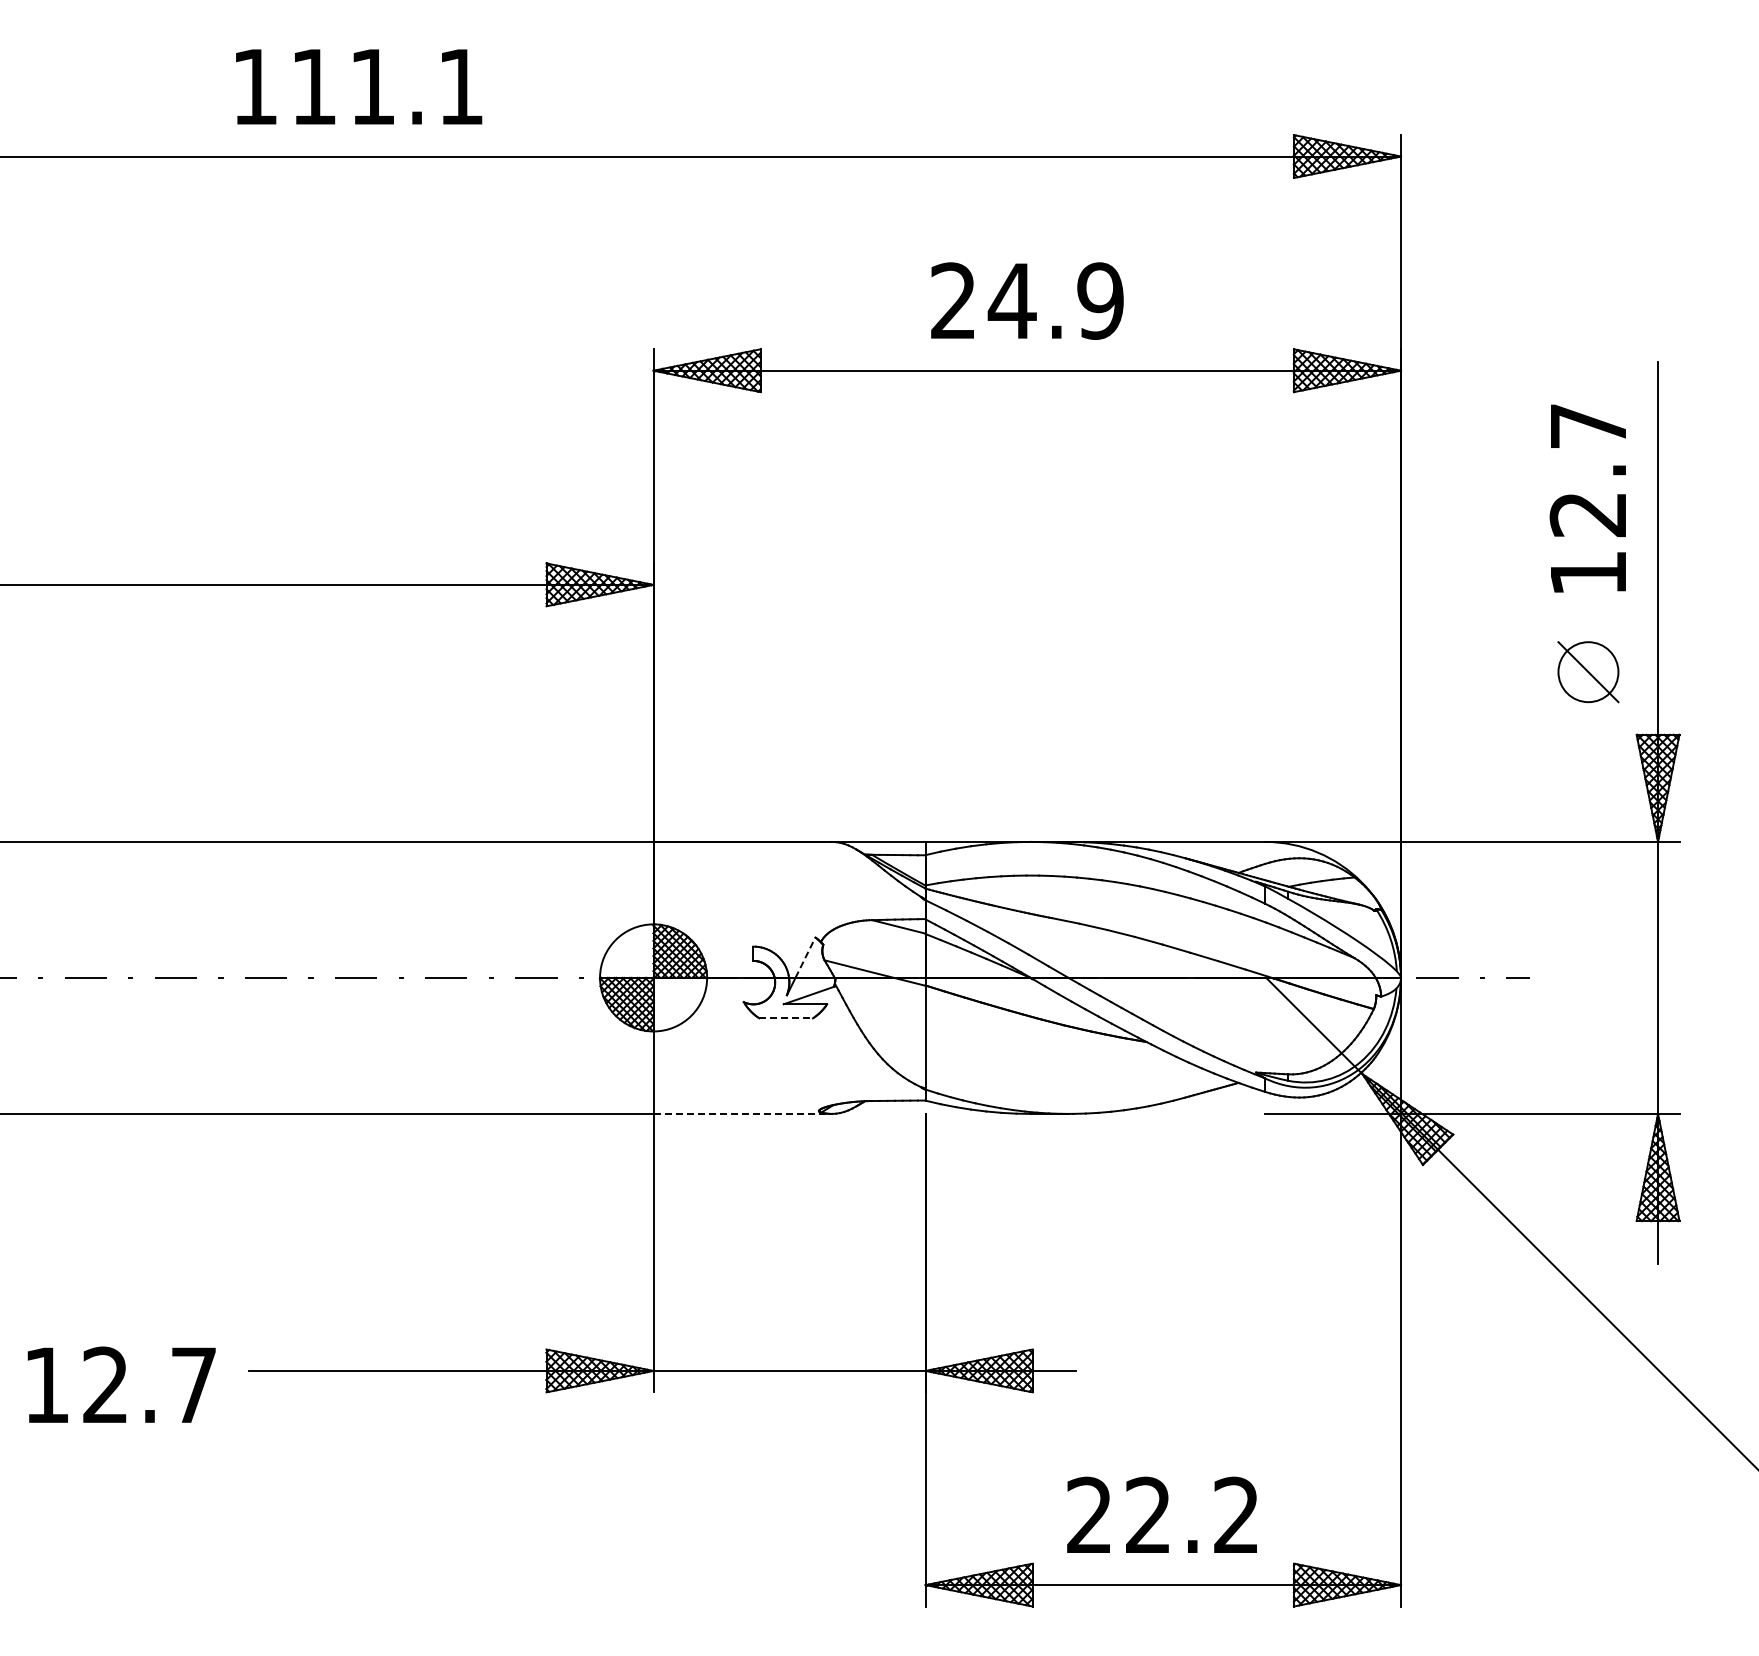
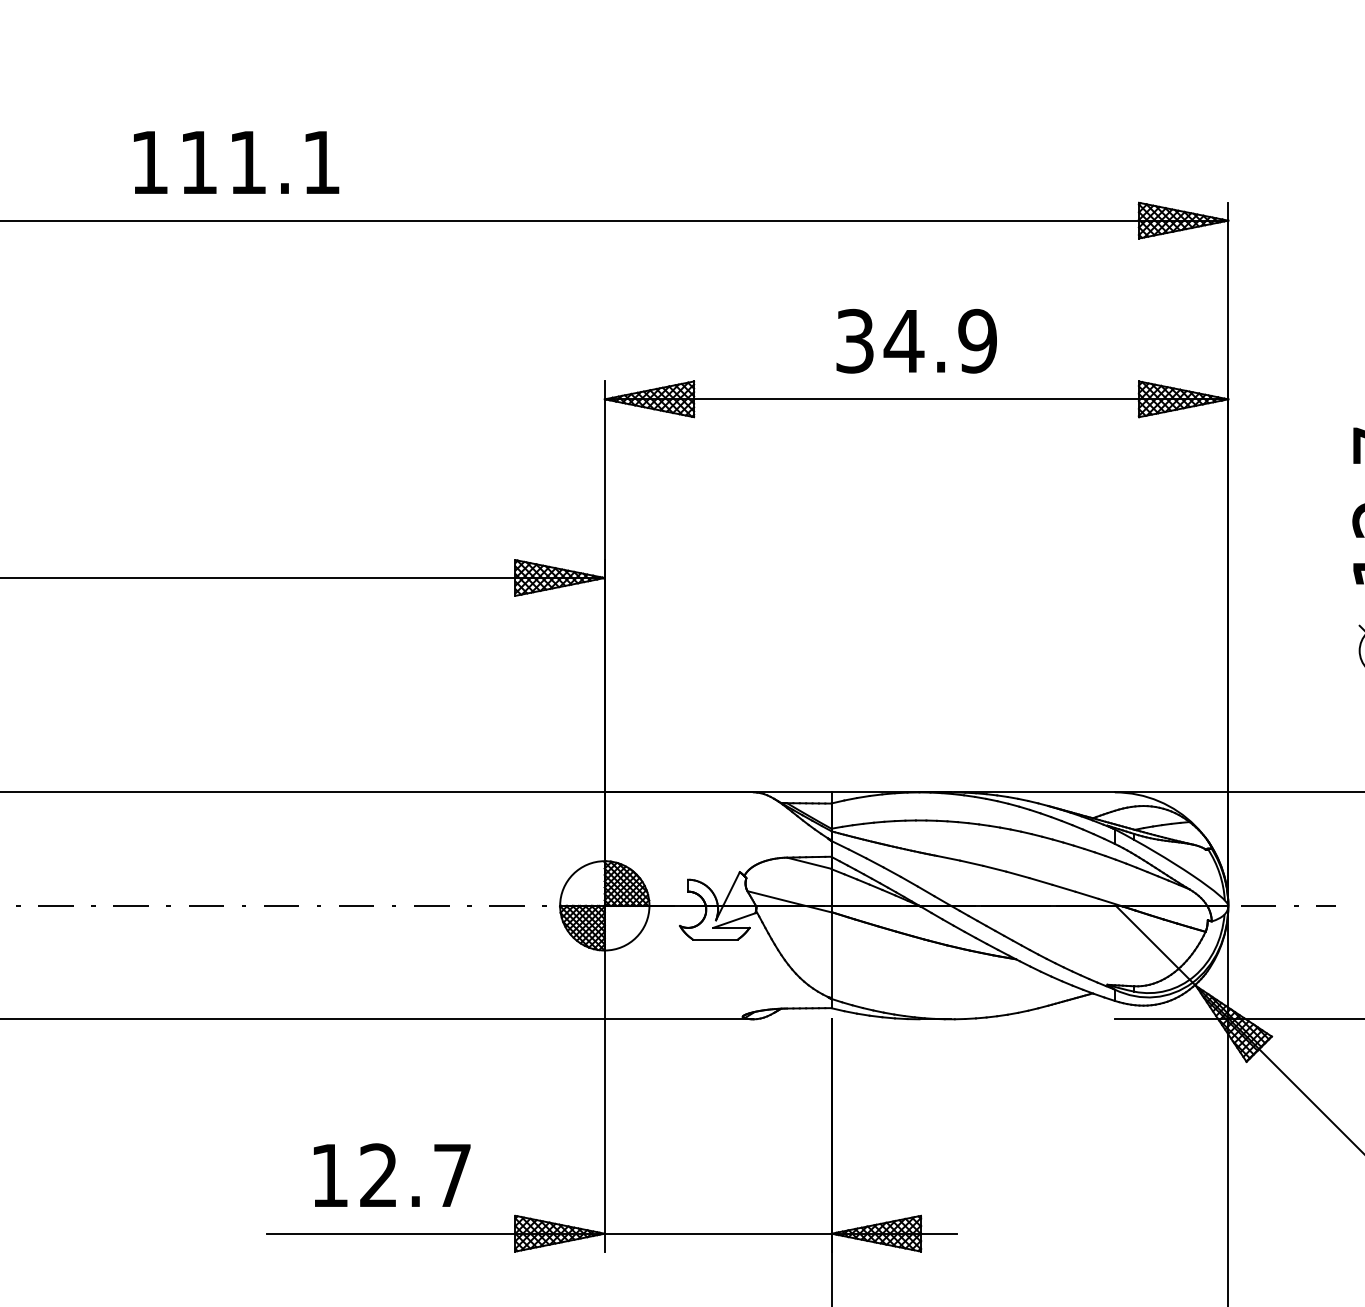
text: (359, 86) -> (236, 162), moved
text: (953, 300) -> (854, 340), 24.9 -> 34.9
line: (805, 957) -> (731, 888), dashed -> solid
line: (786, 1018) -> (715, 939), dashed -> solid
line: (743, 1113) -> (679, 1018), dashed -> solid
text: (121, 1384) -> (392, 1174), moved

